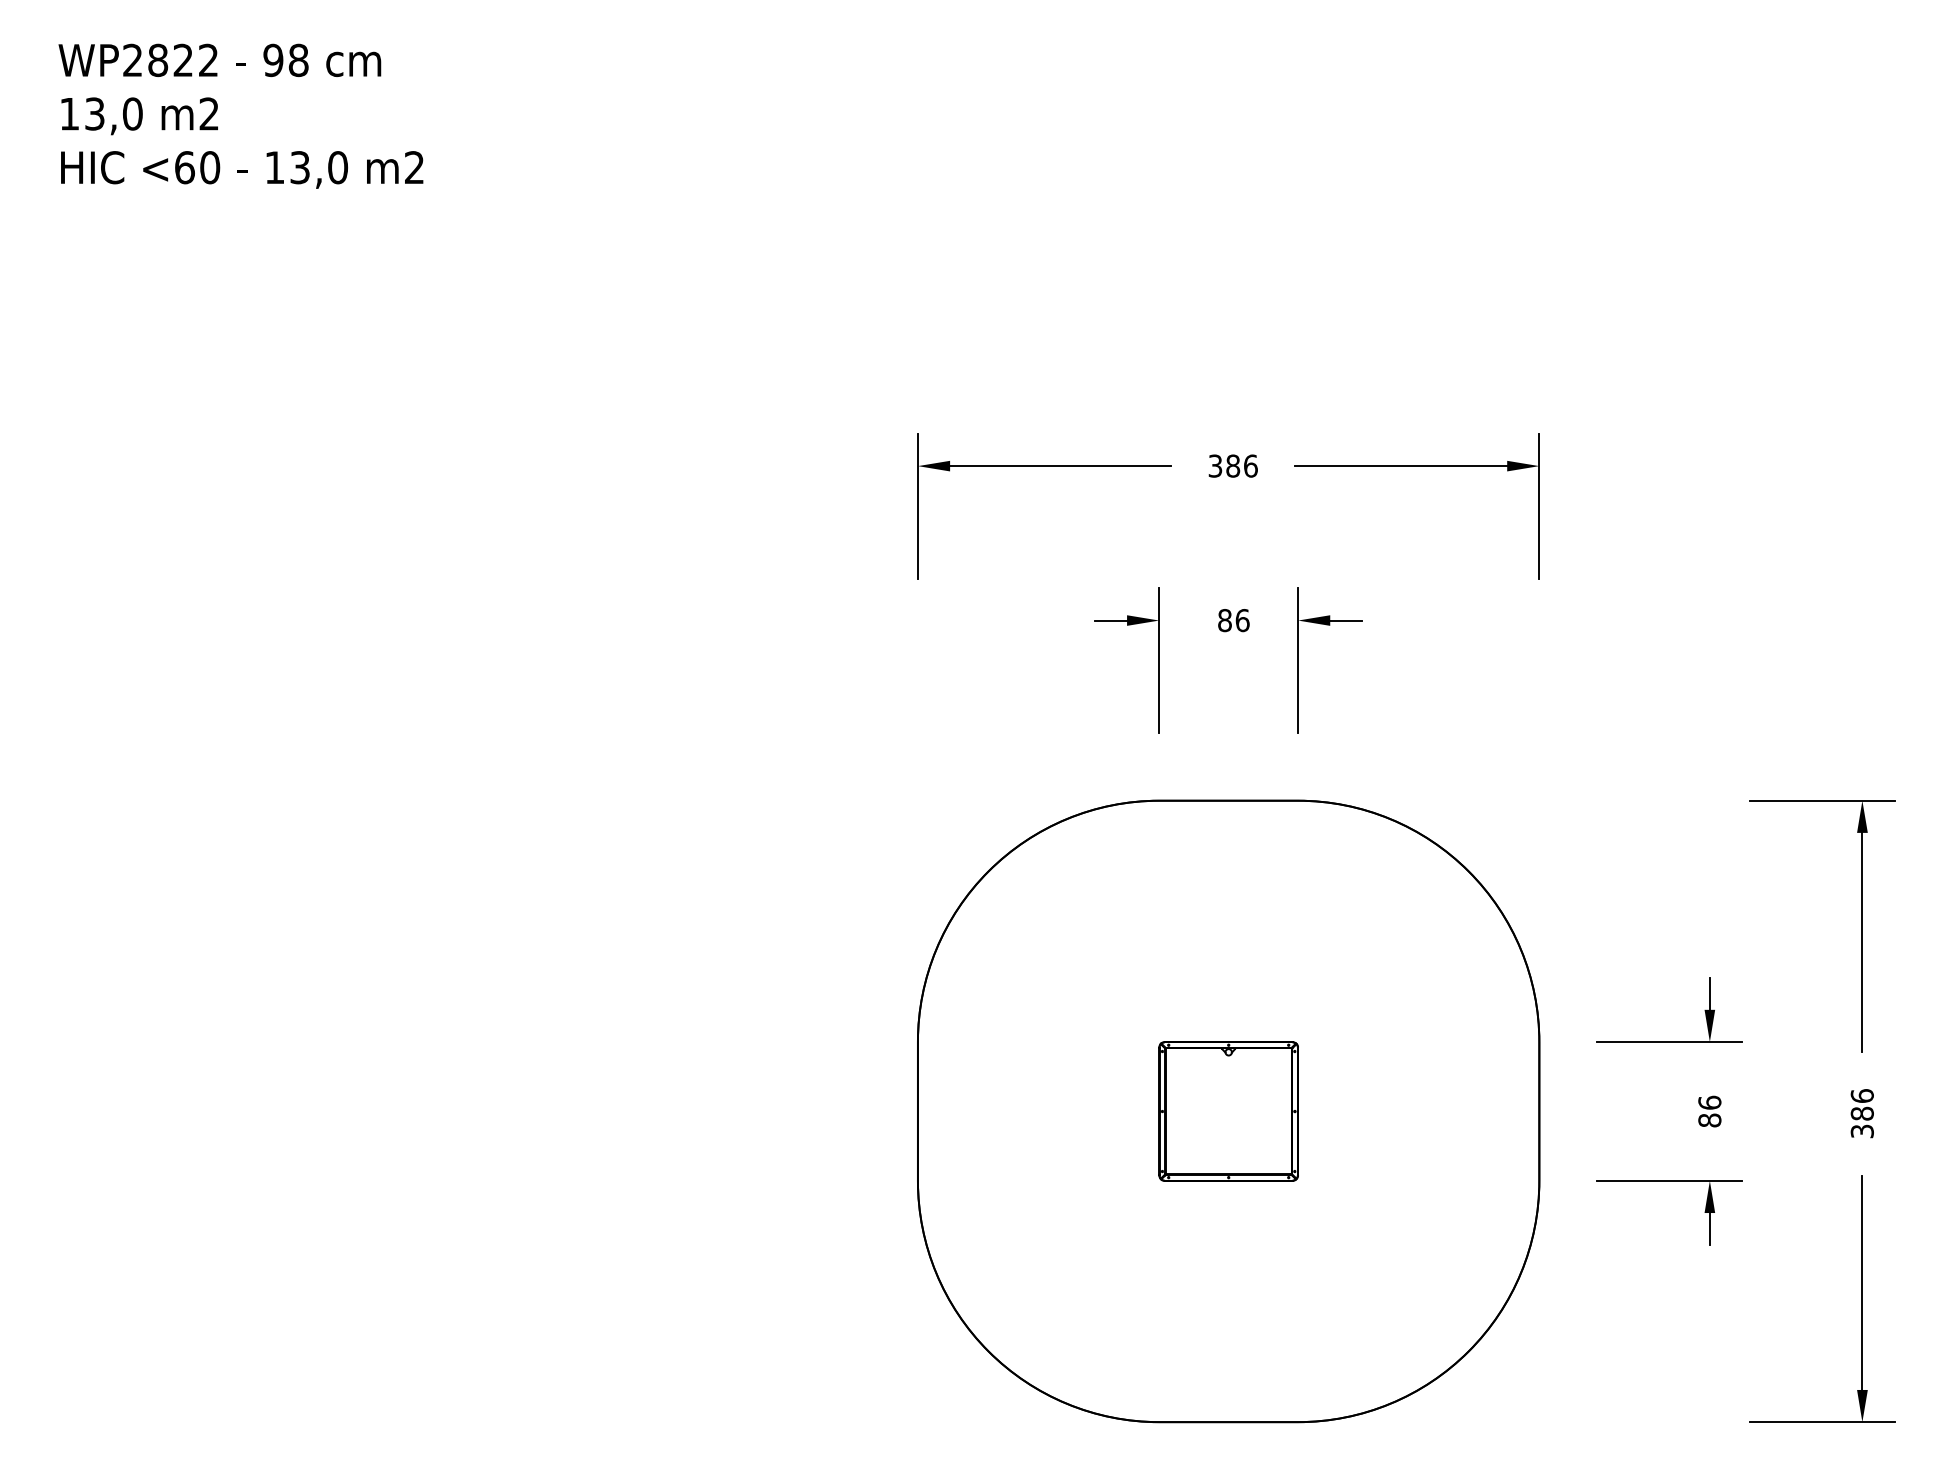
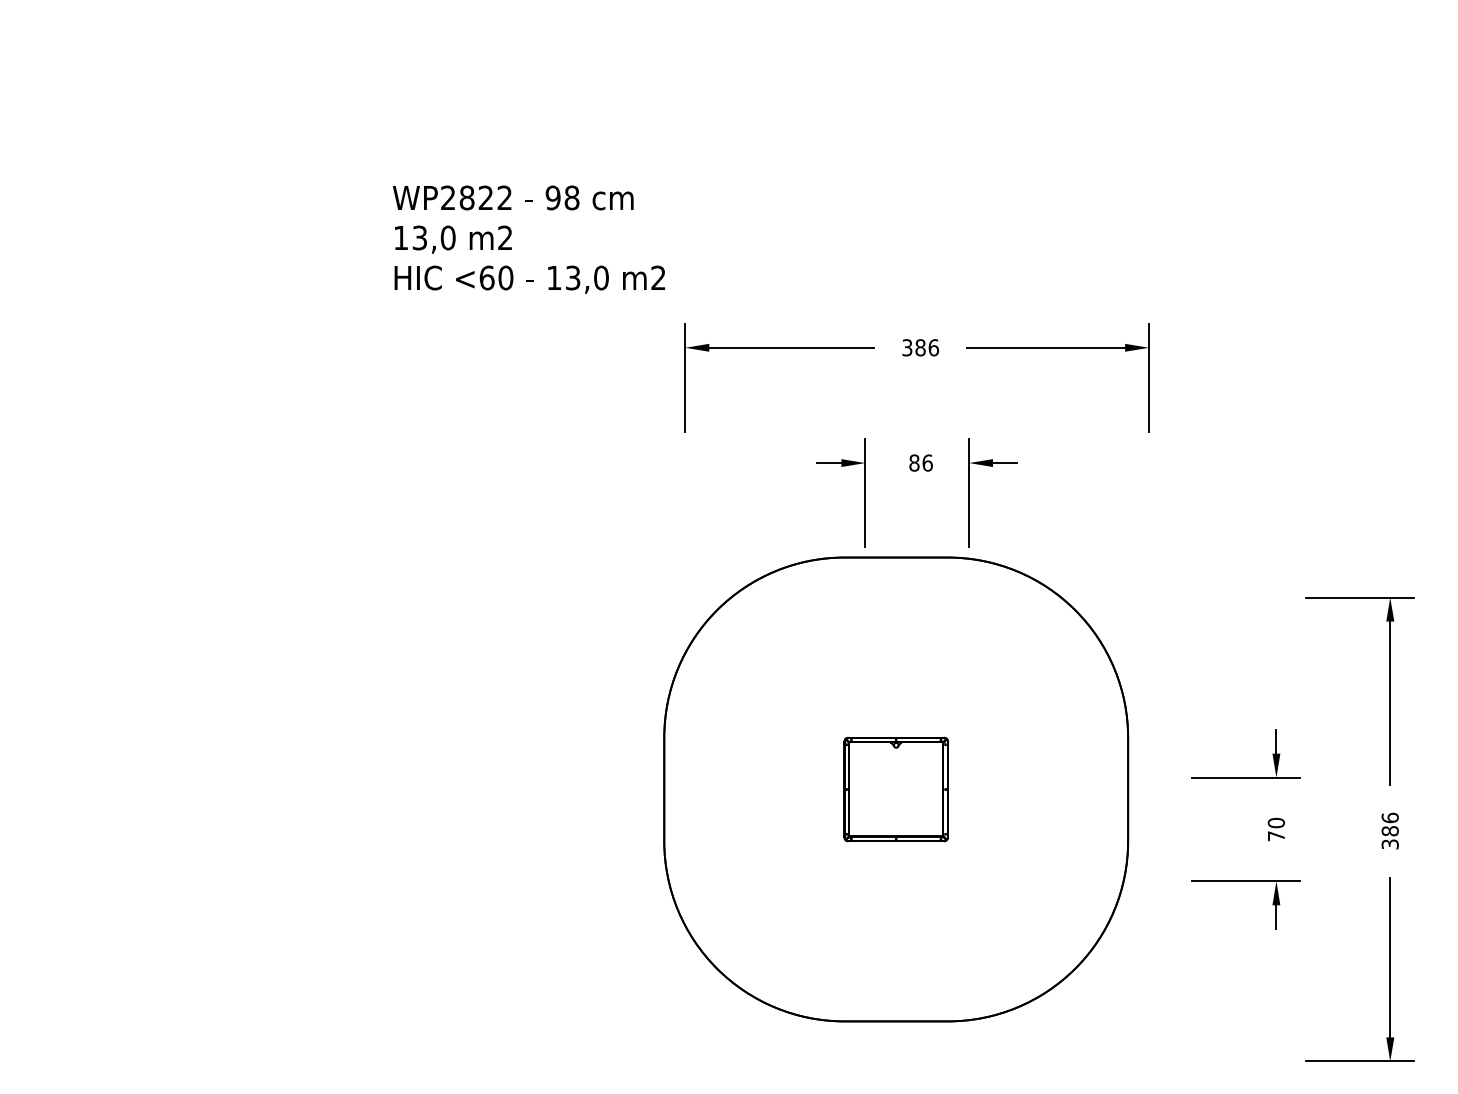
text: (240, 116) -> (528, 239), moved
part: (1229, 1111) -> (896, 789), moved
text: (1709, 1111) -> (1276, 829), 86 -> 70

